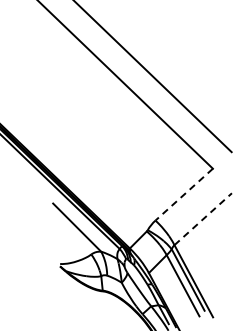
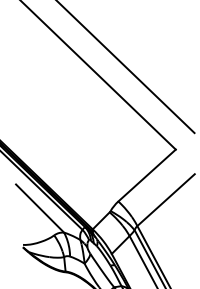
line: (184, 194) -> (147, 175), dashed -> solid
line: (203, 219) -> (166, 200), dashed -> solid

